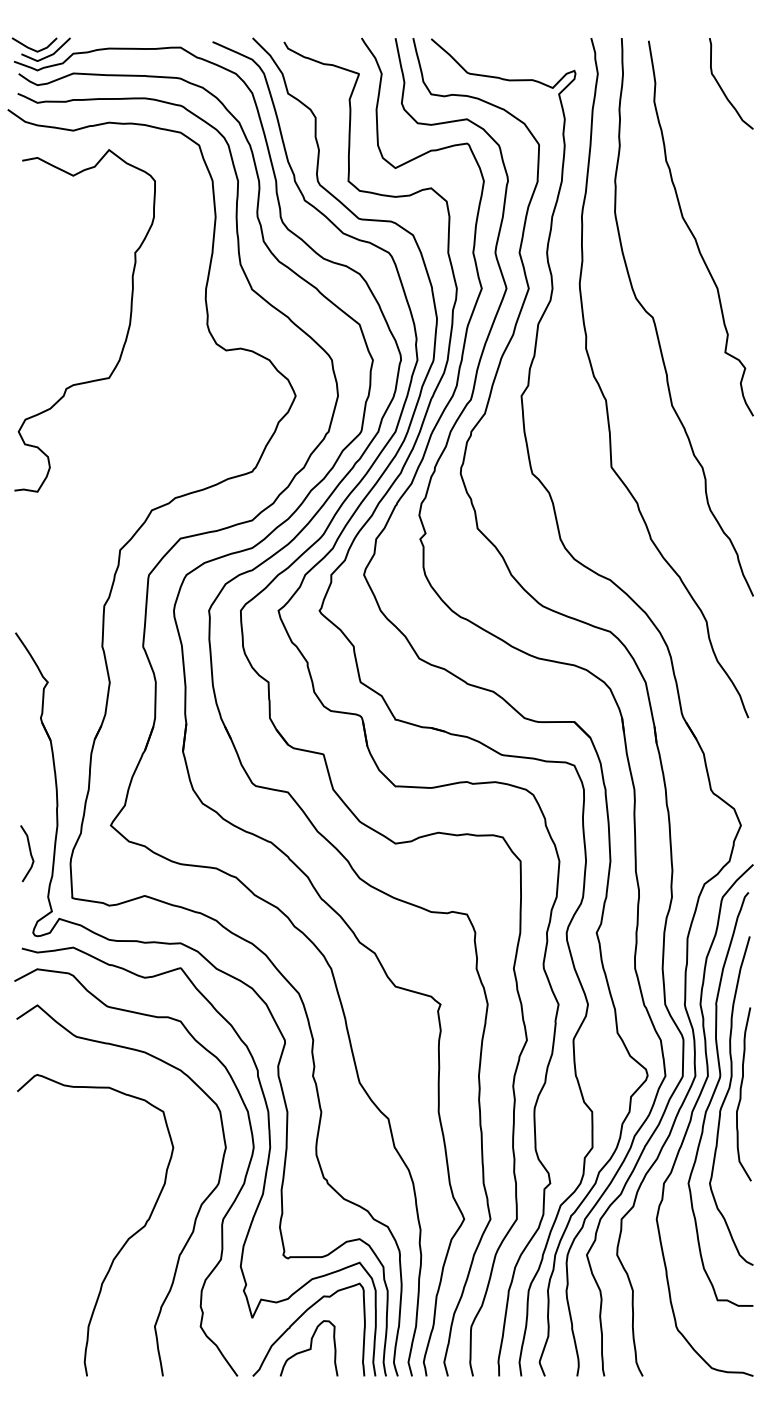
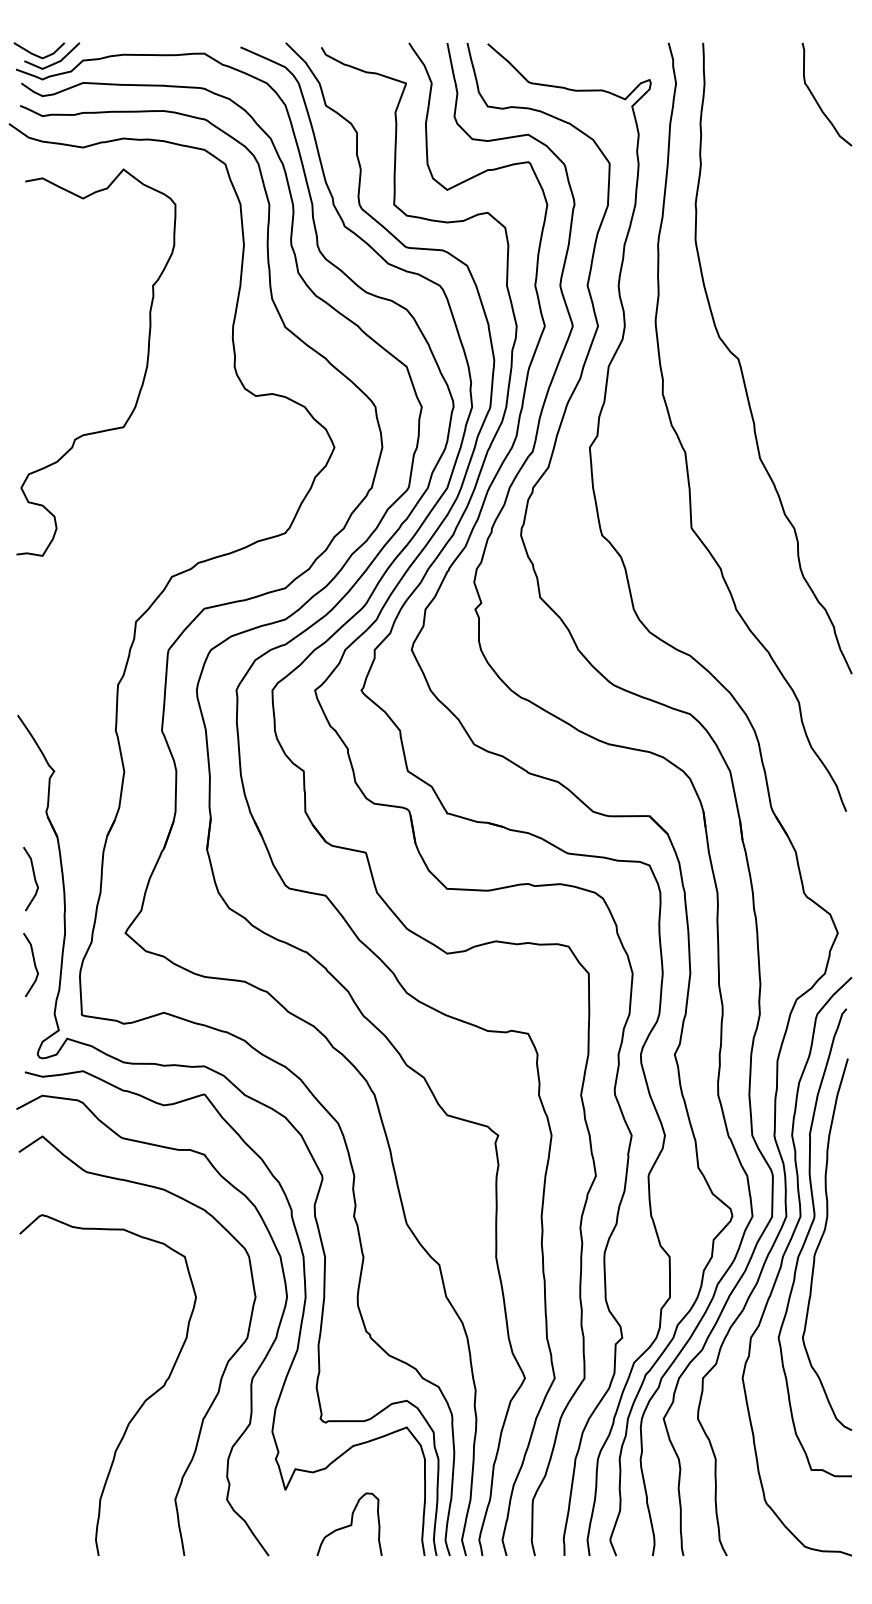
curve: (693, 233) -> (784, 263), removed
curve: (29, 776) -> (33, 877), added
curve: (741, 1094) -> (838, 1237), removed
curve: (298, 1319) -> (337, 1491), removed

